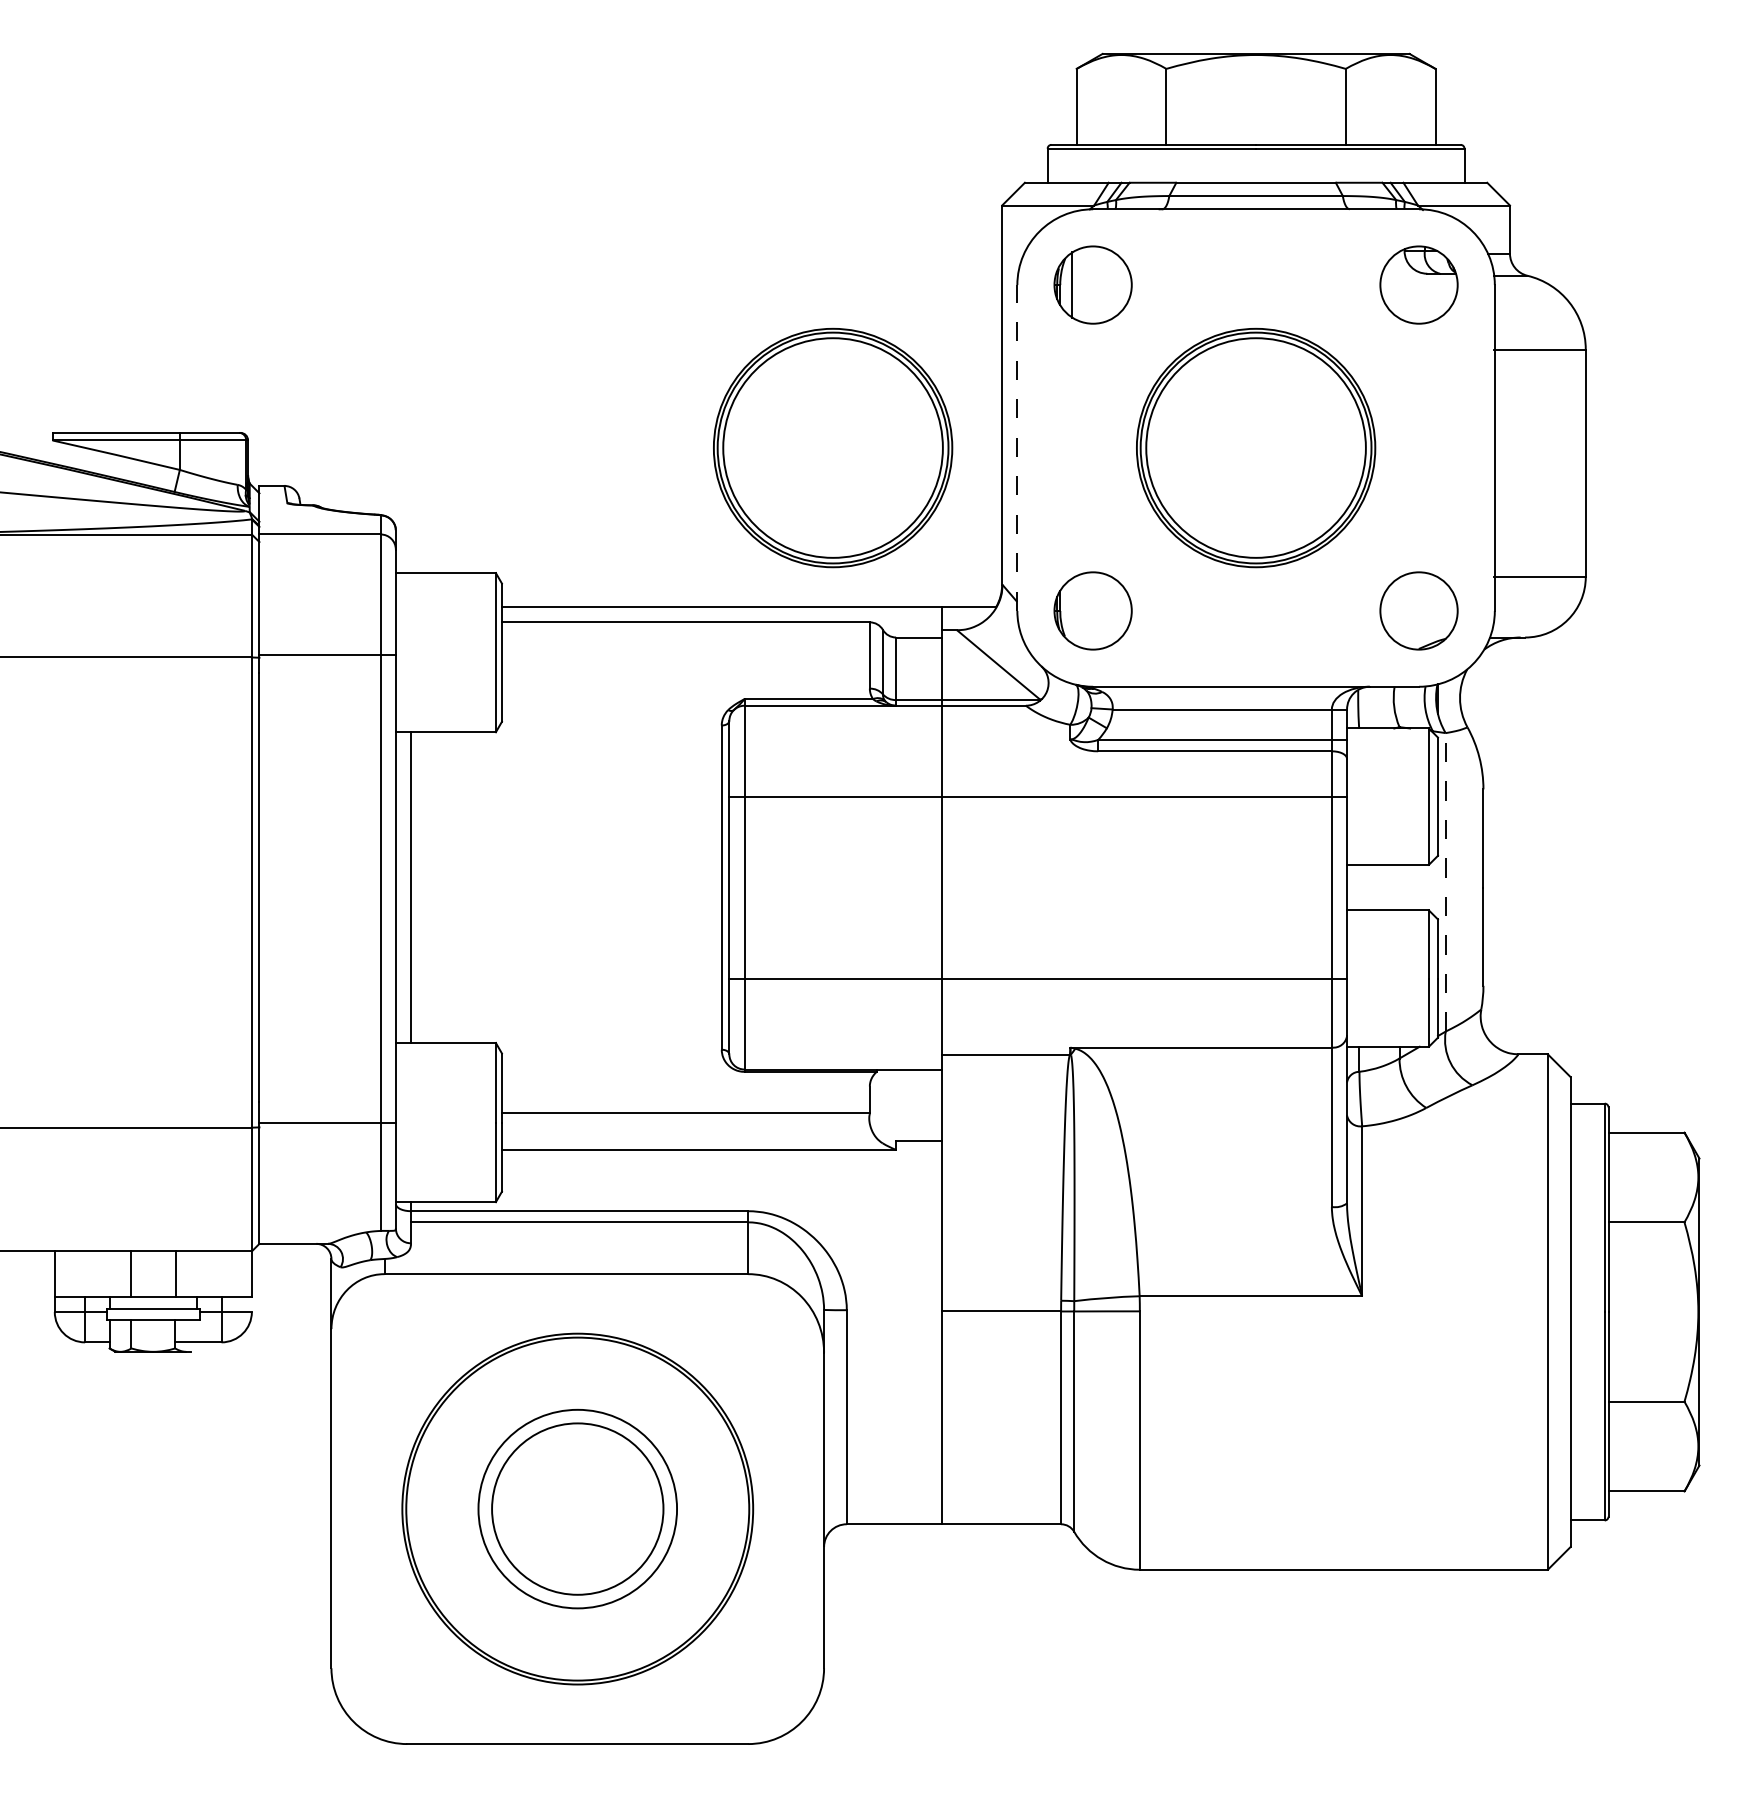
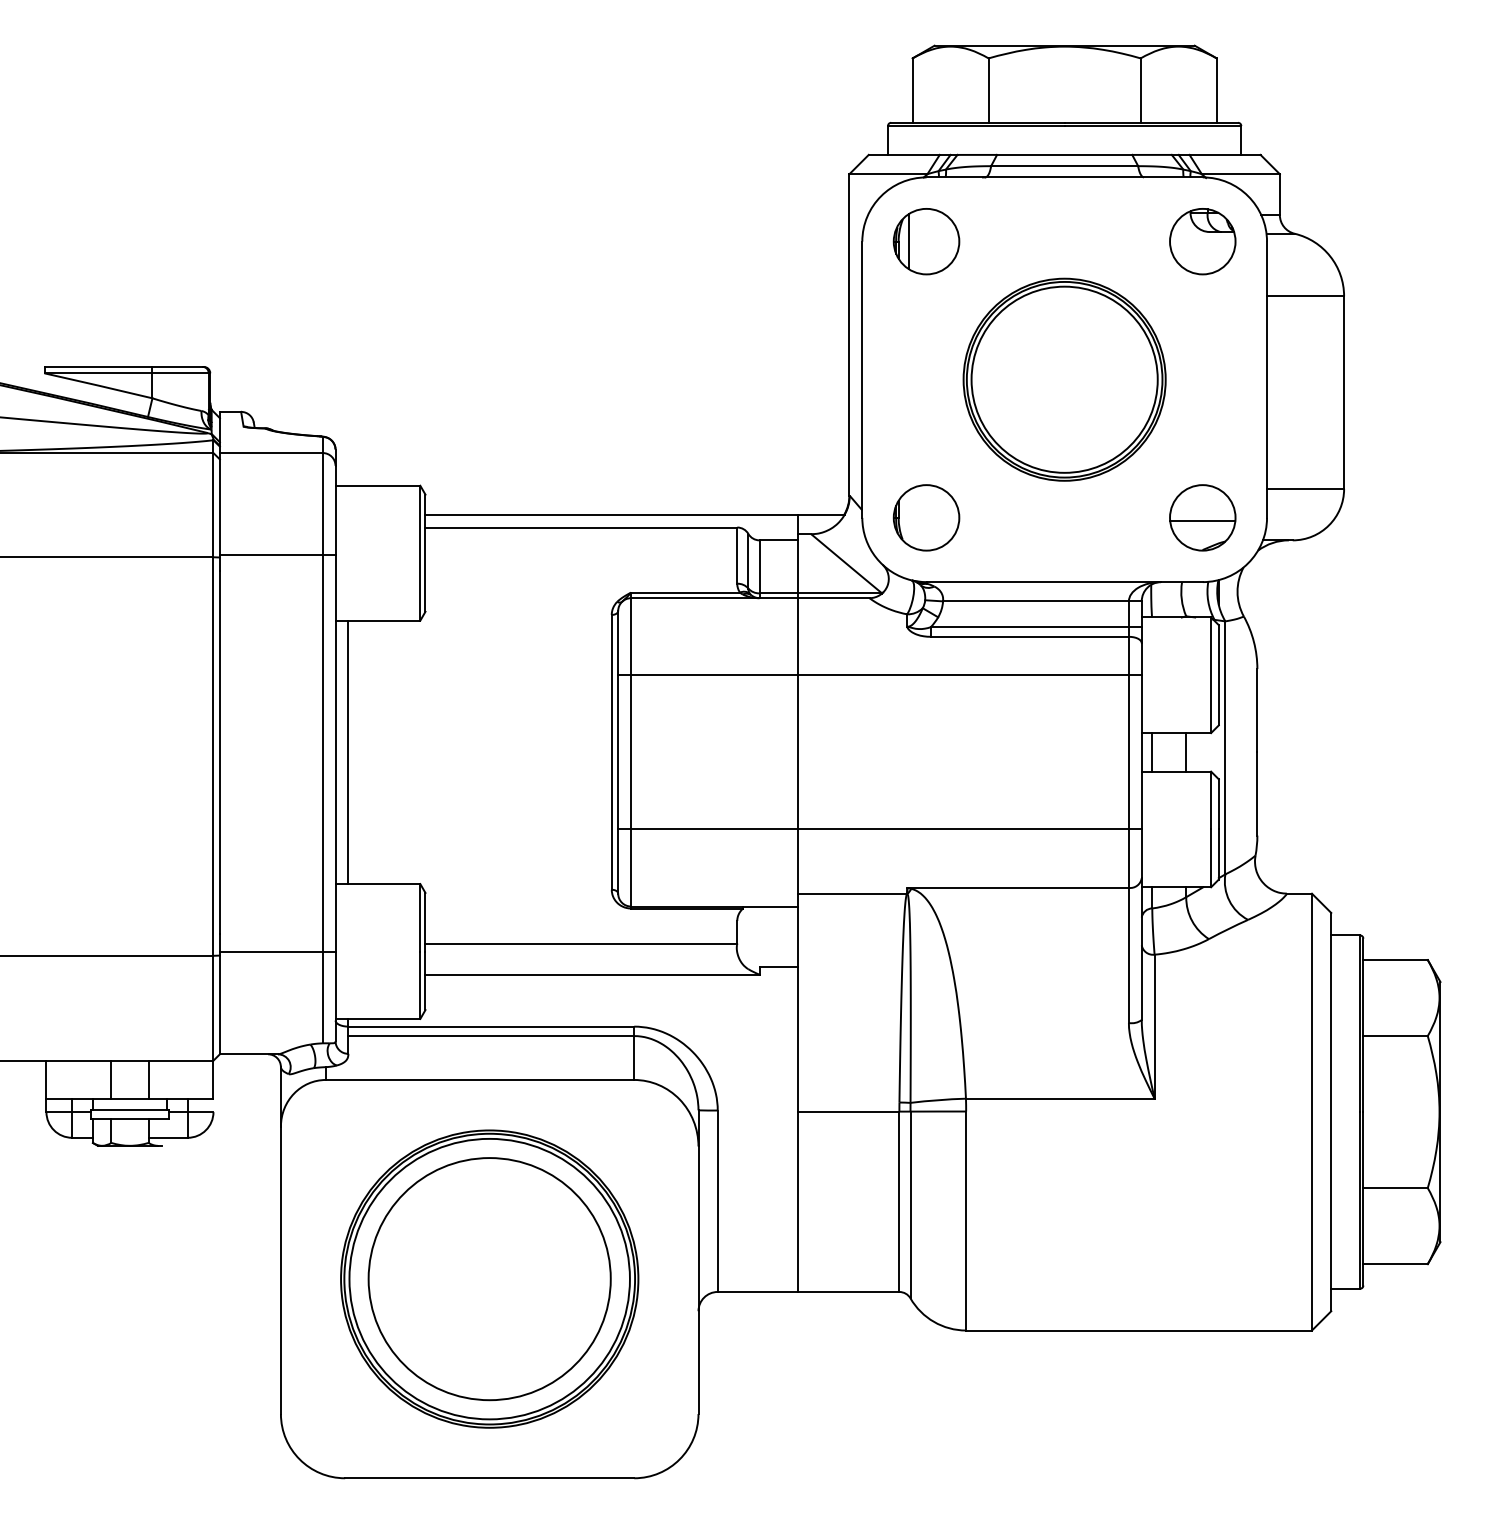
part: (833, 447) -> (706, 379), removed
line: (1017, 448) -> (862, 380), dashed -> solid
line: (1418, 614) -> (1202, 520), added
line: (1445, 881) -> (1225, 747), dashed -> solid
line: (1359, 887) -> (1152, 752), added
line: (1399, 887) -> (1186, 752), added
circle: (577, 1508) -> (489, 1278), size x1.67
circle: (577, 1508) -> (489, 1278), size x1.67

